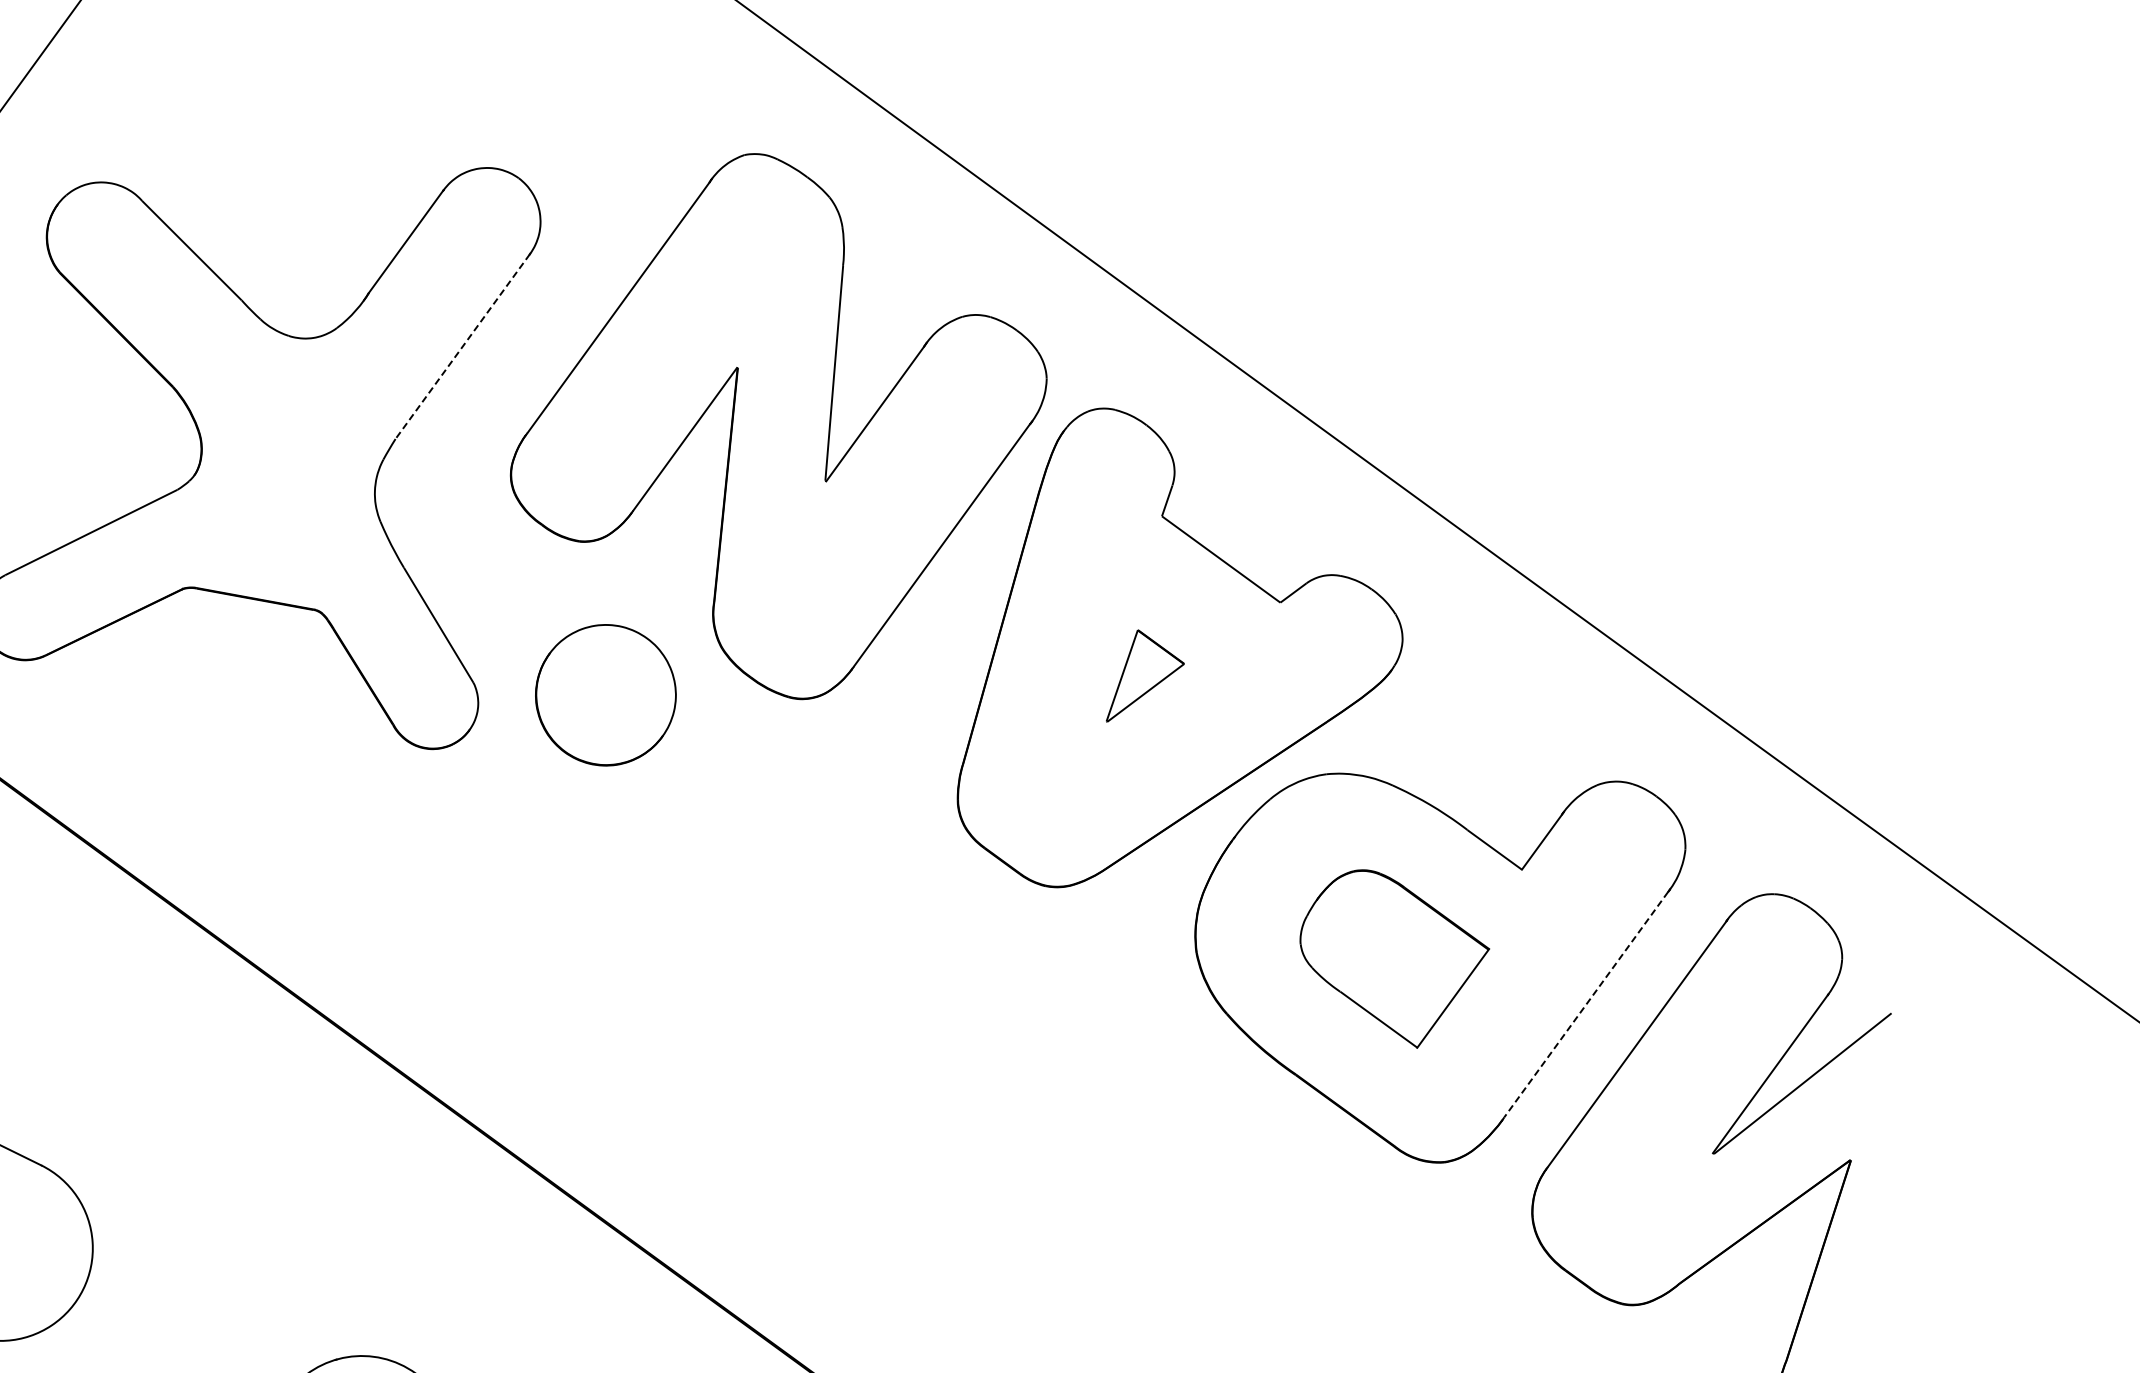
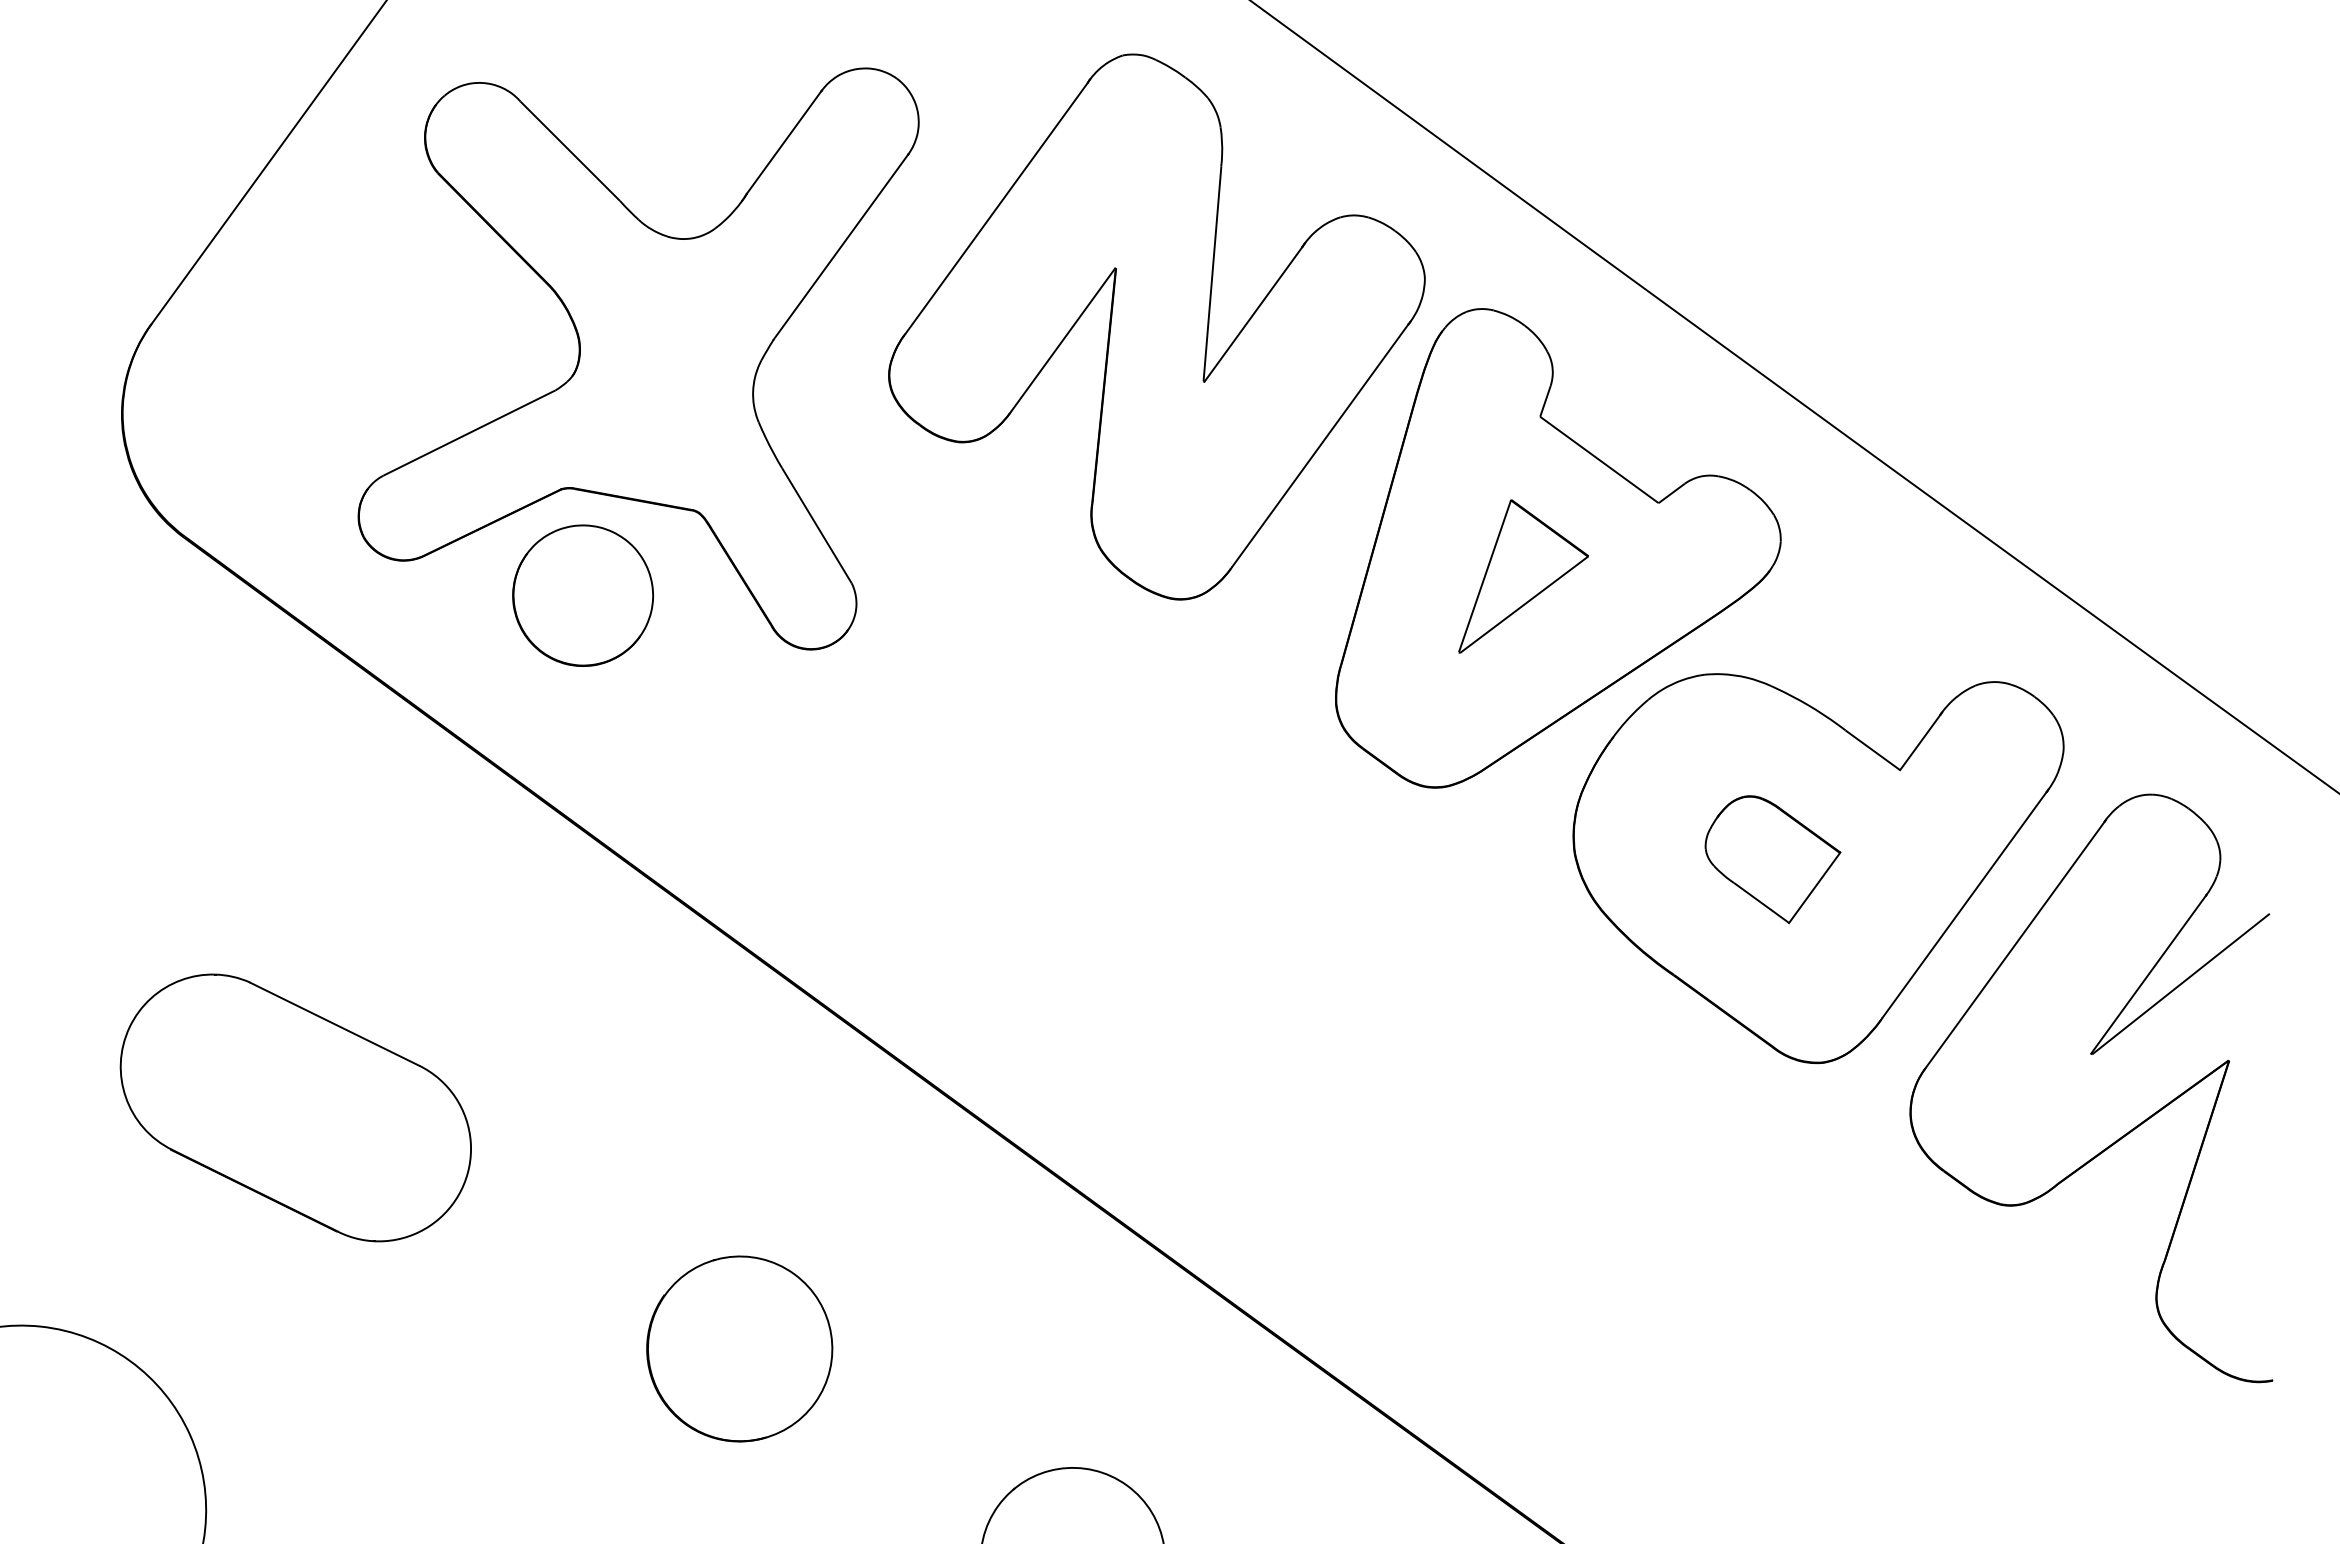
line: (462, 347) -> (840, 247), dashed -> solid
part: (1145, 676) -> (1523, 576), size x1.67
part: (605, 695) -> (582, 595), moved
part: (1394, 959) -> (1772, 859), size x0.71
line: (1586, 1005) -> (1964, 905), dashed -> solid

